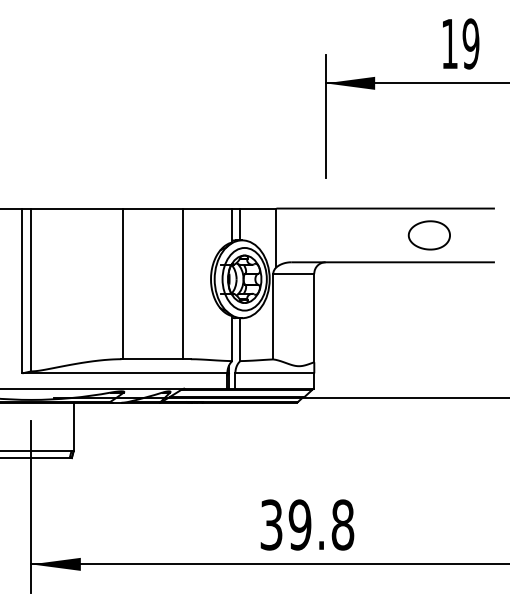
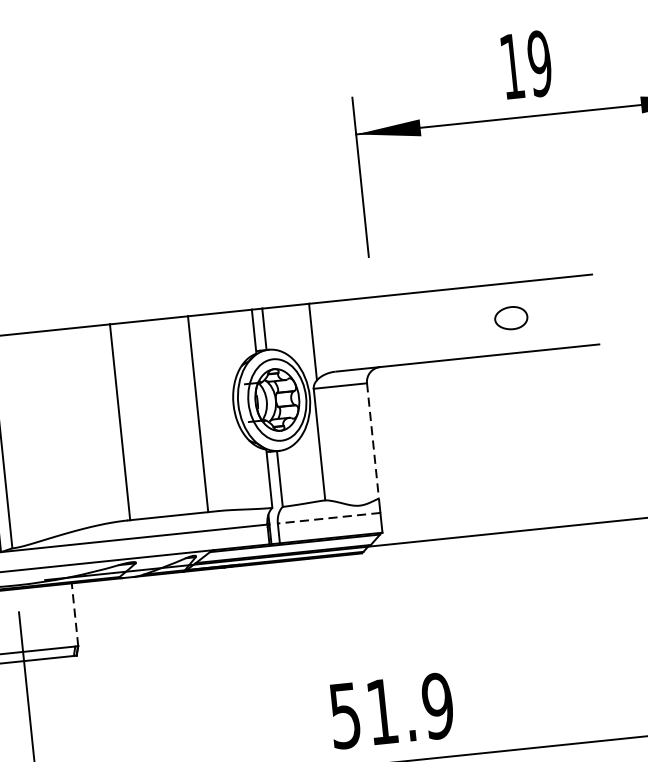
part: (428, 235) -> (510, 318), size x0.6
line: (314, 318) -> (373, 441), solid -> dashed
line: (274, 373) -> (328, 518), solid -> dashed
line: (73, 426) -> (74, 614), solid -> dashed
text: (307, 524) -> (391, 710), 39.8 -> 51.9

